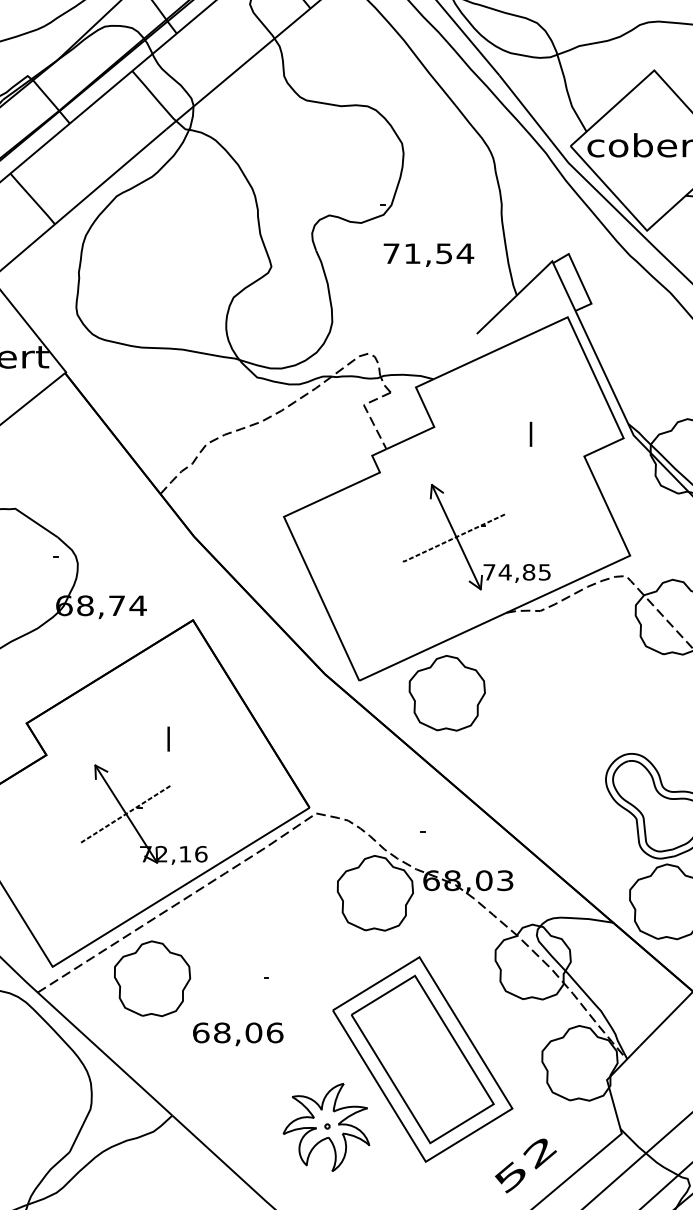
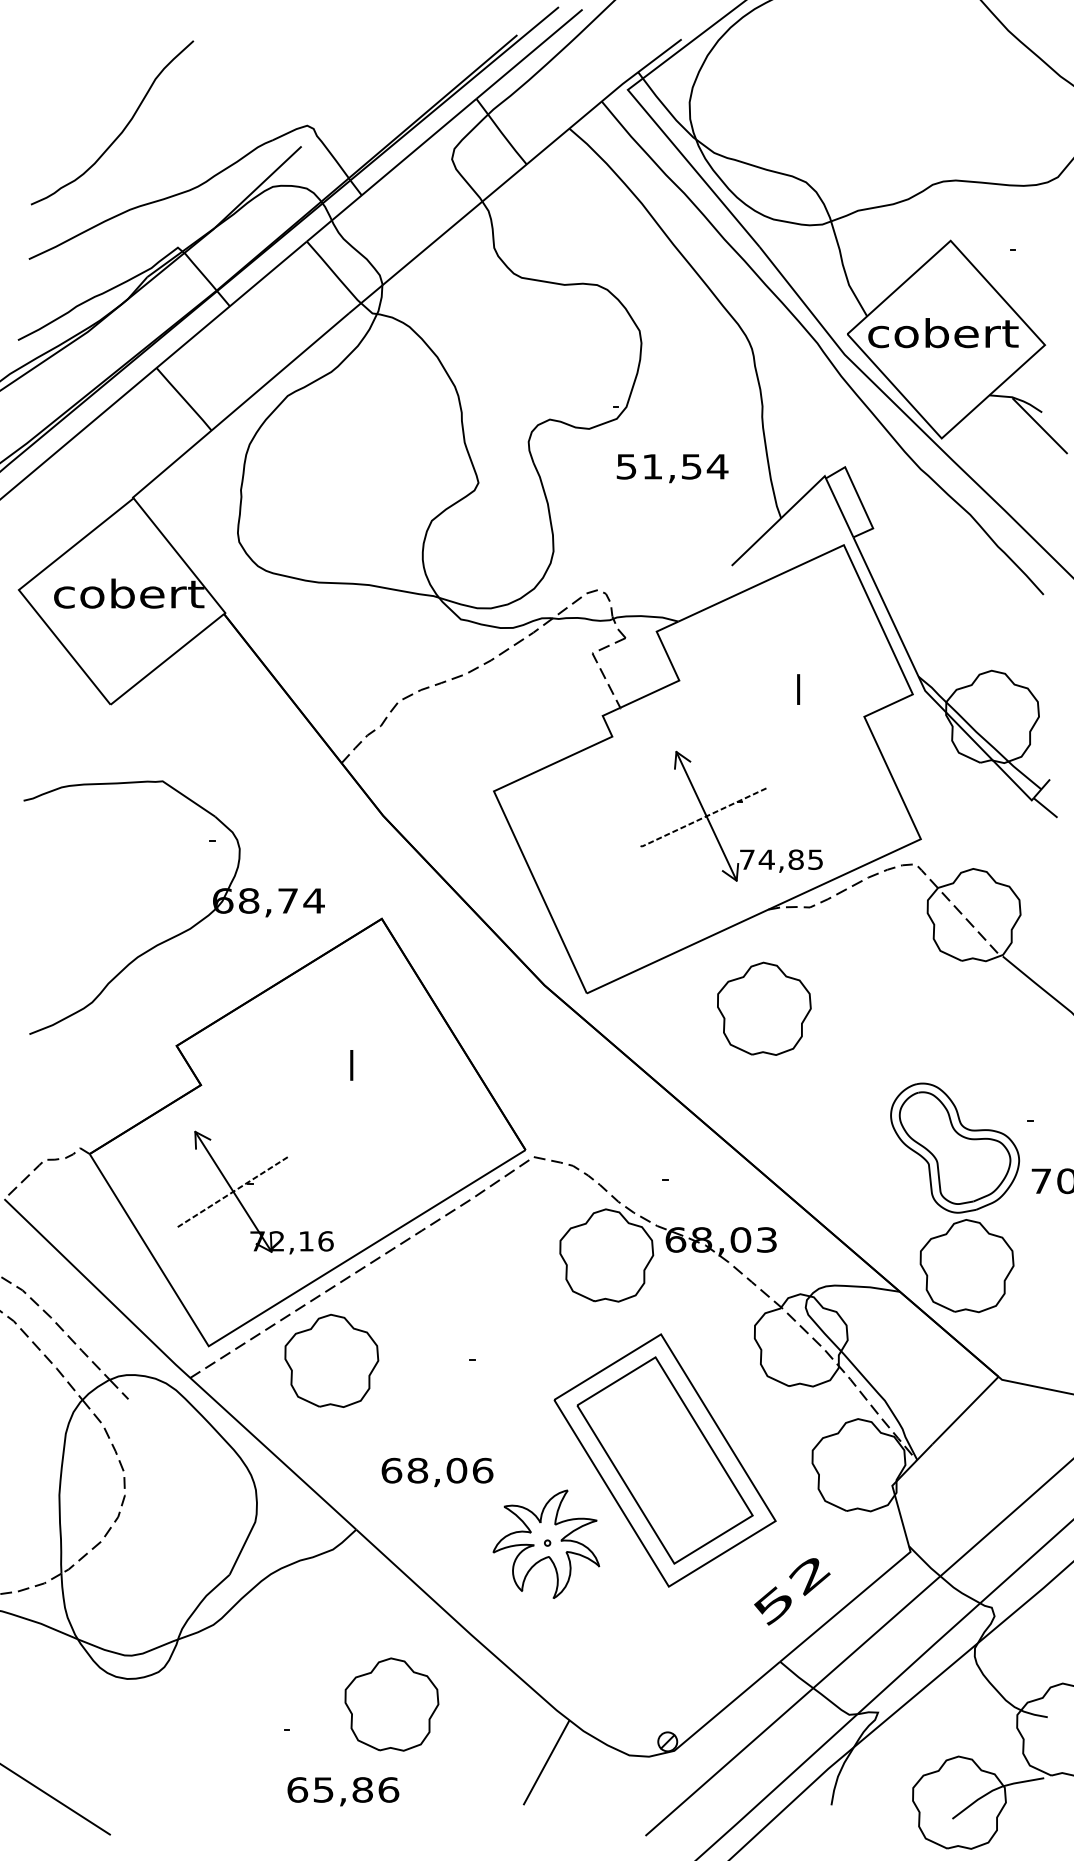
text: (391, 253) -> (626, 466), 71,54 -> 51,54
part: (447, 692) -> (764, 1008), moved
part: (142, 808) -> (253, 1184), moved
text: (238, 1034) -> (437, 1472), moved

